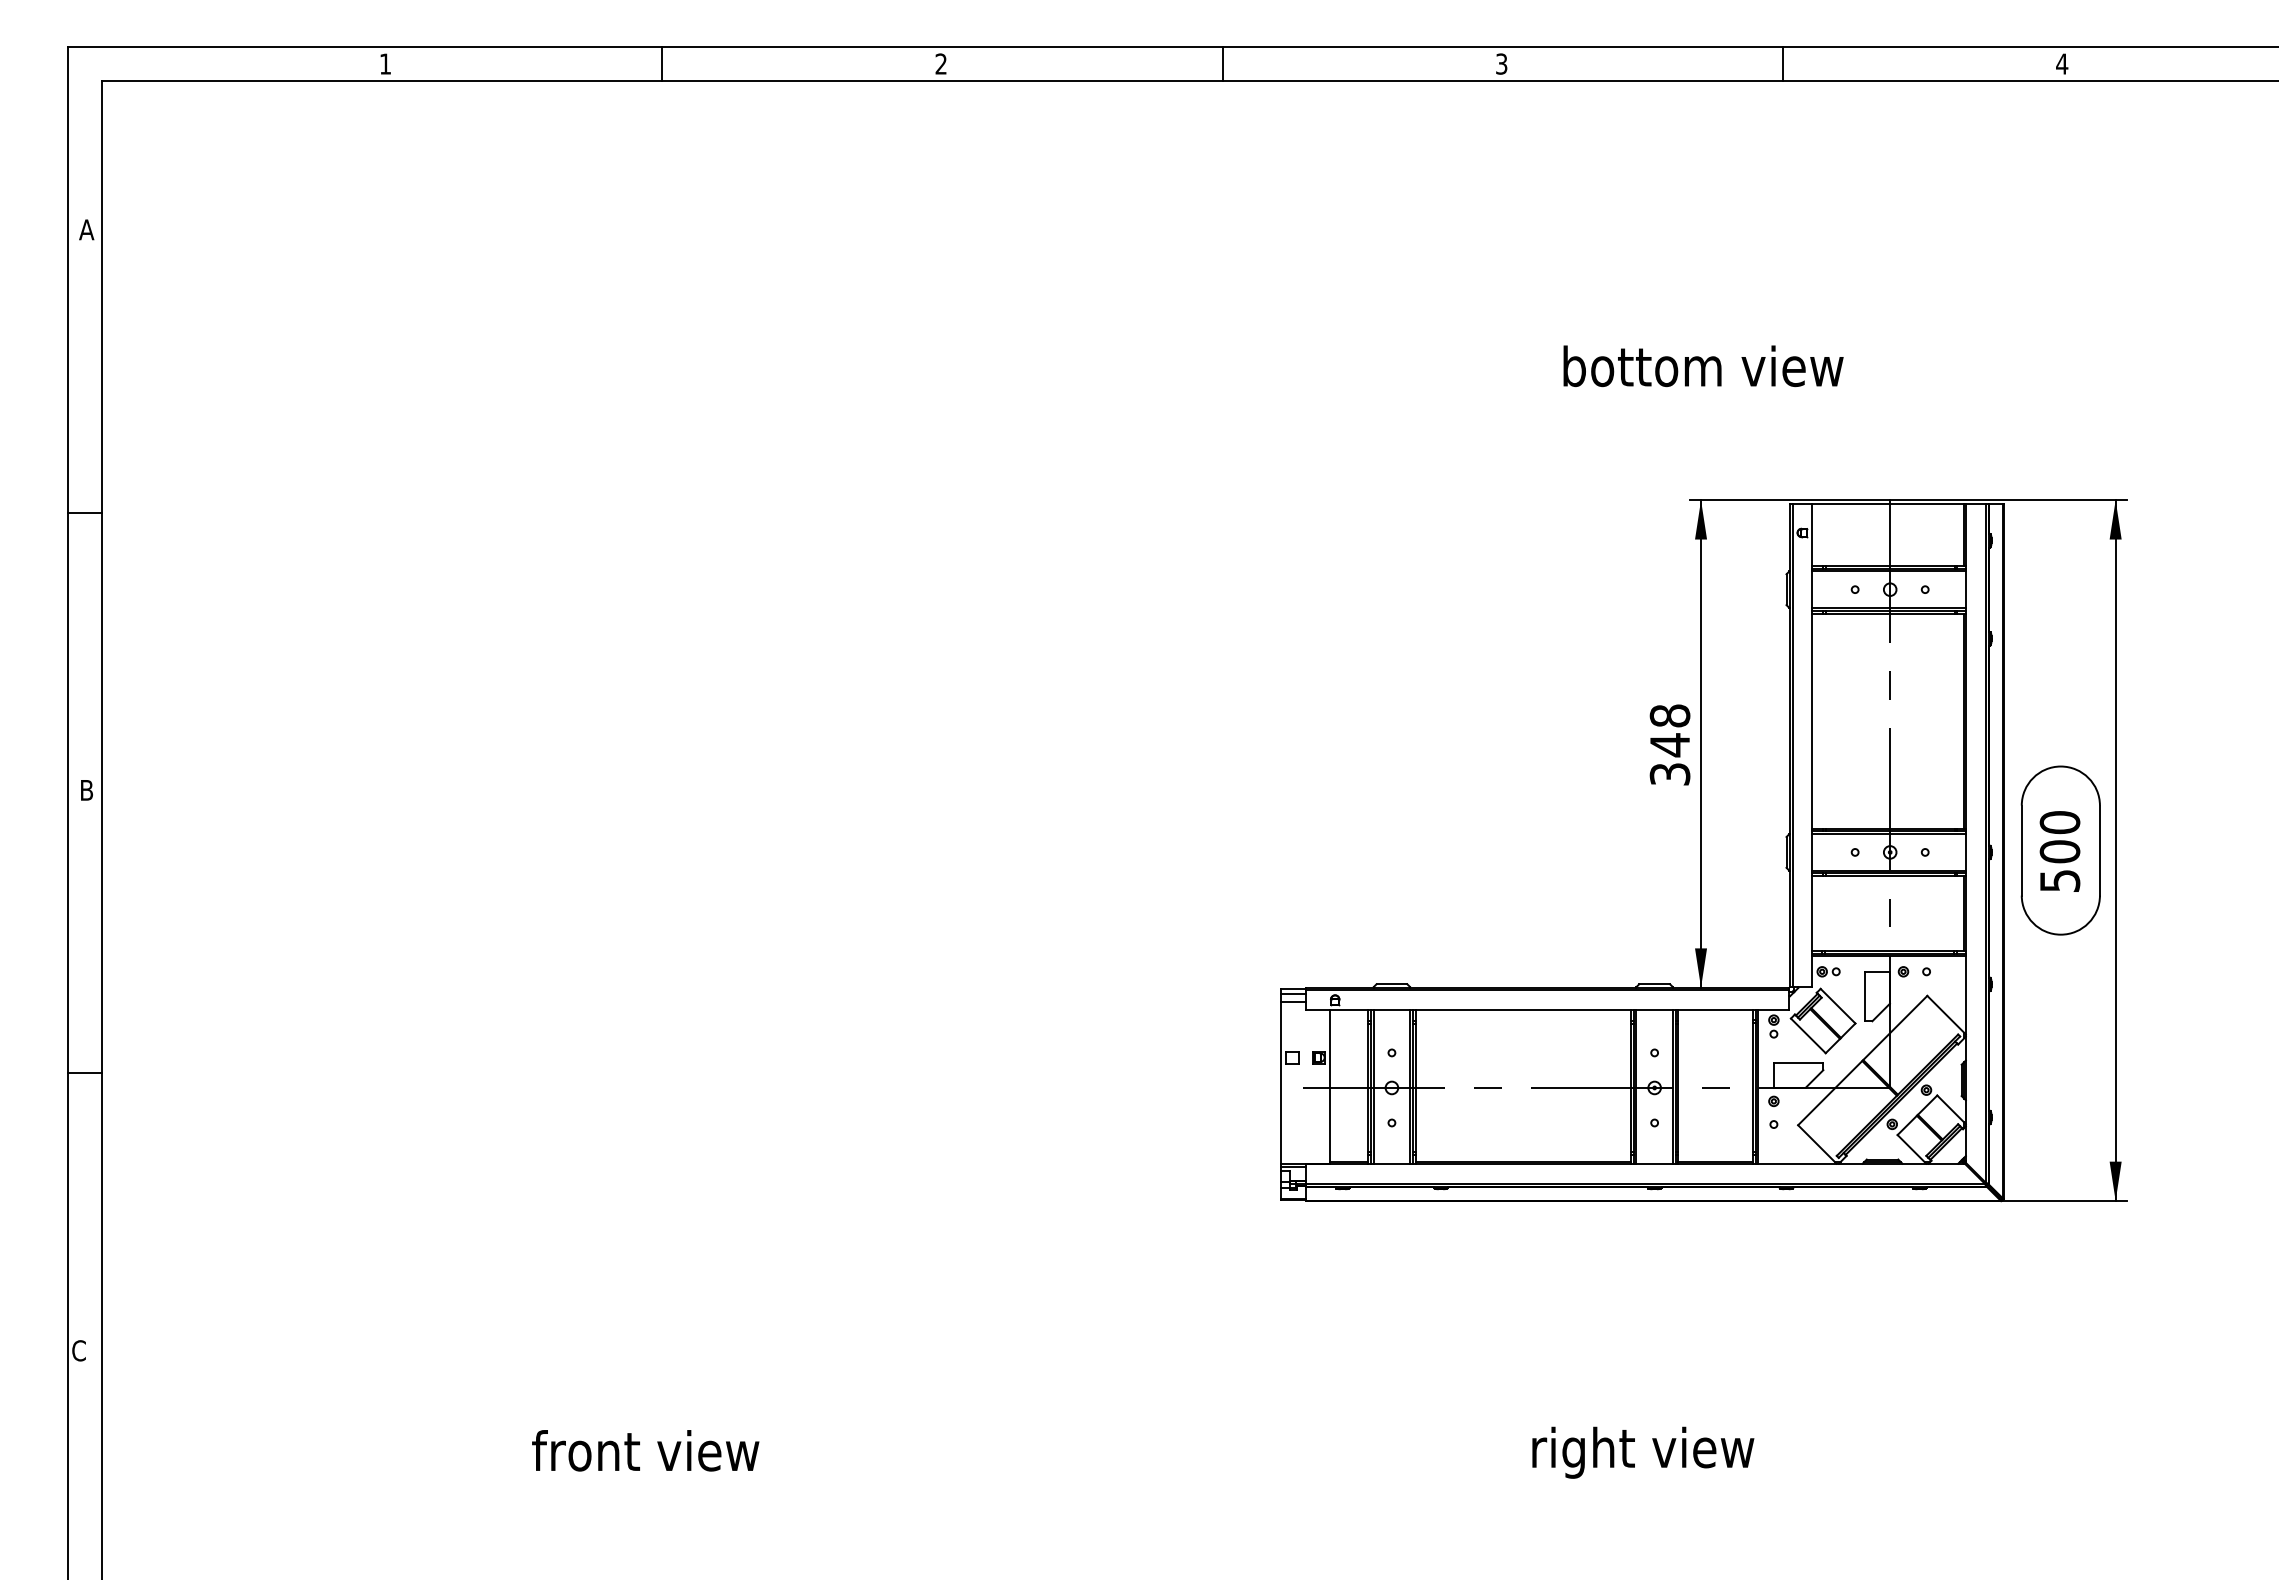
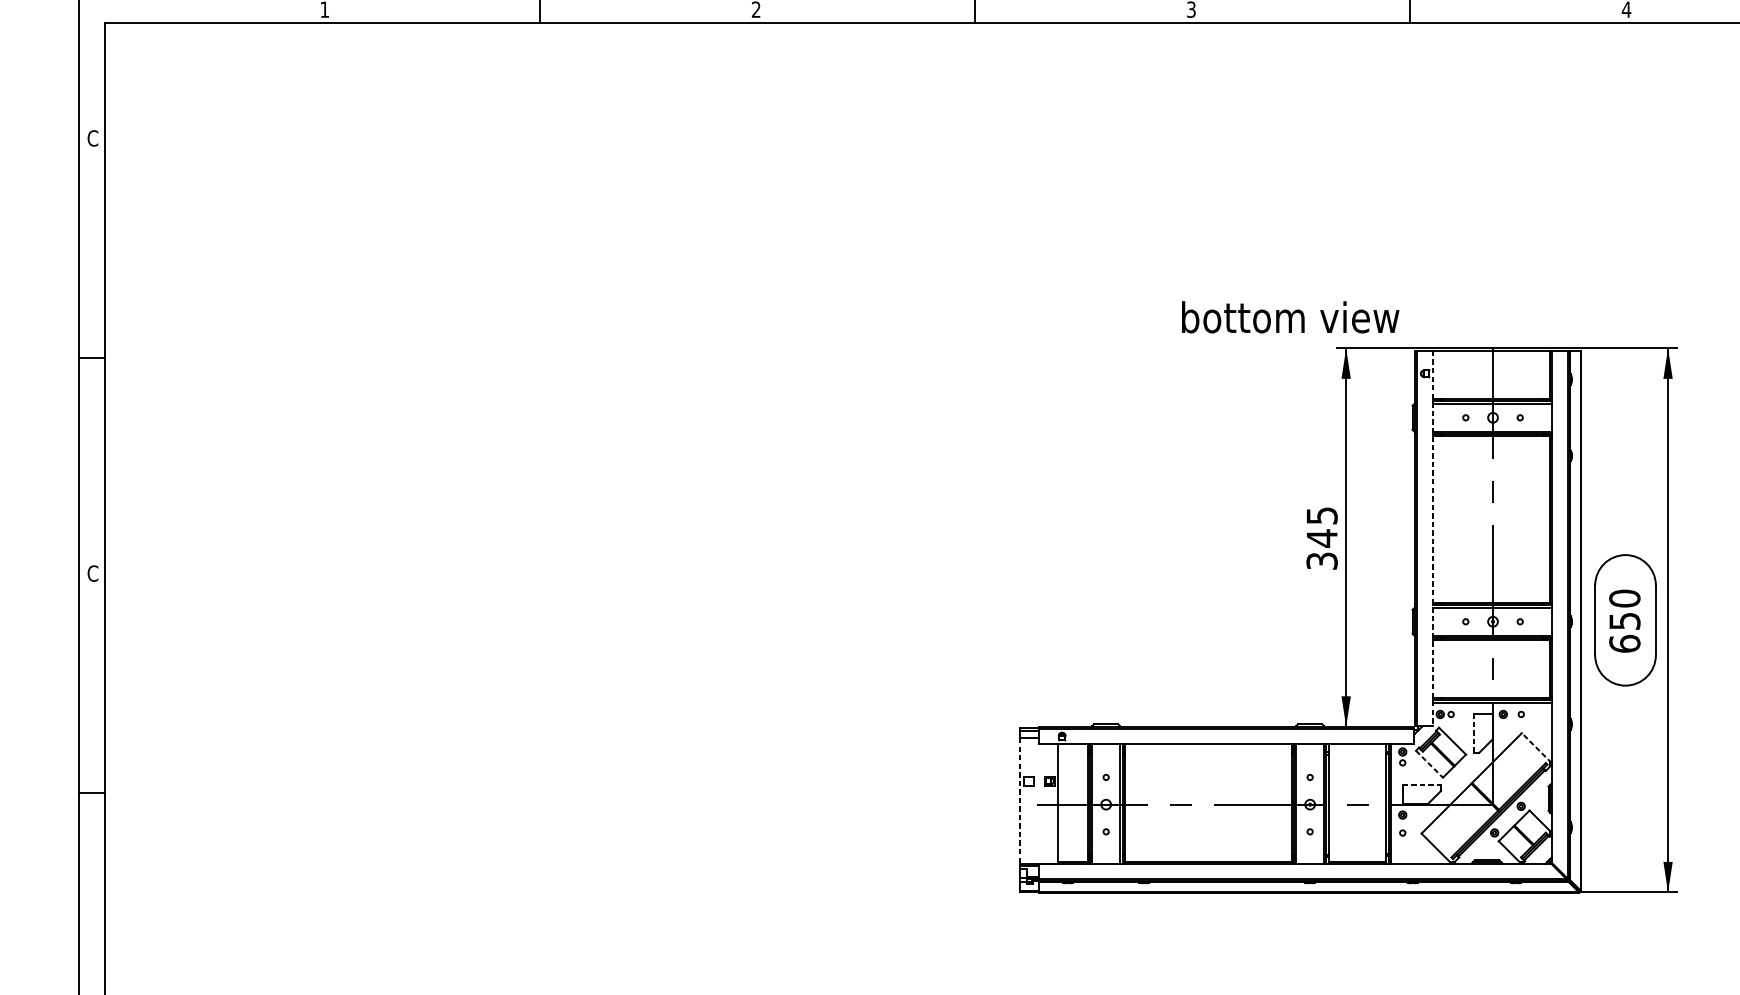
text: (86, 229) -> (92, 138), A -> C
text: (1703, 366) -> (1290, 317), moved
text: (1669, 715) -> (1321, 515), 348 -> 345
line: (1812, 745) -> (1432, 538), solid -> dashed
text: (86, 790) -> (92, 573), B -> C
text: (2059, 866) -> (1624, 632), 500 -> 650
line: (1865, 996) -> (1473, 733), solid -> dashed
line: (1946, 1014) -> (1536, 747), solid -> dashed
line: (1808, 1035) -> (1429, 763), solid -> dashed
line: (1798, 1063) -> (1421, 785), solid -> dashed
line: (1281, 1082) -> (1020, 800), solid -> dashed

